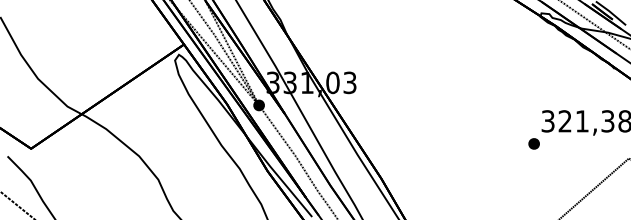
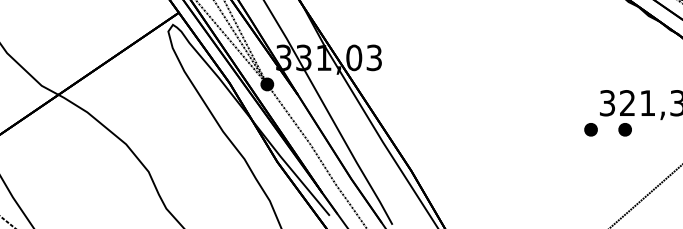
part: (562, 143) -> (624, 129), added

